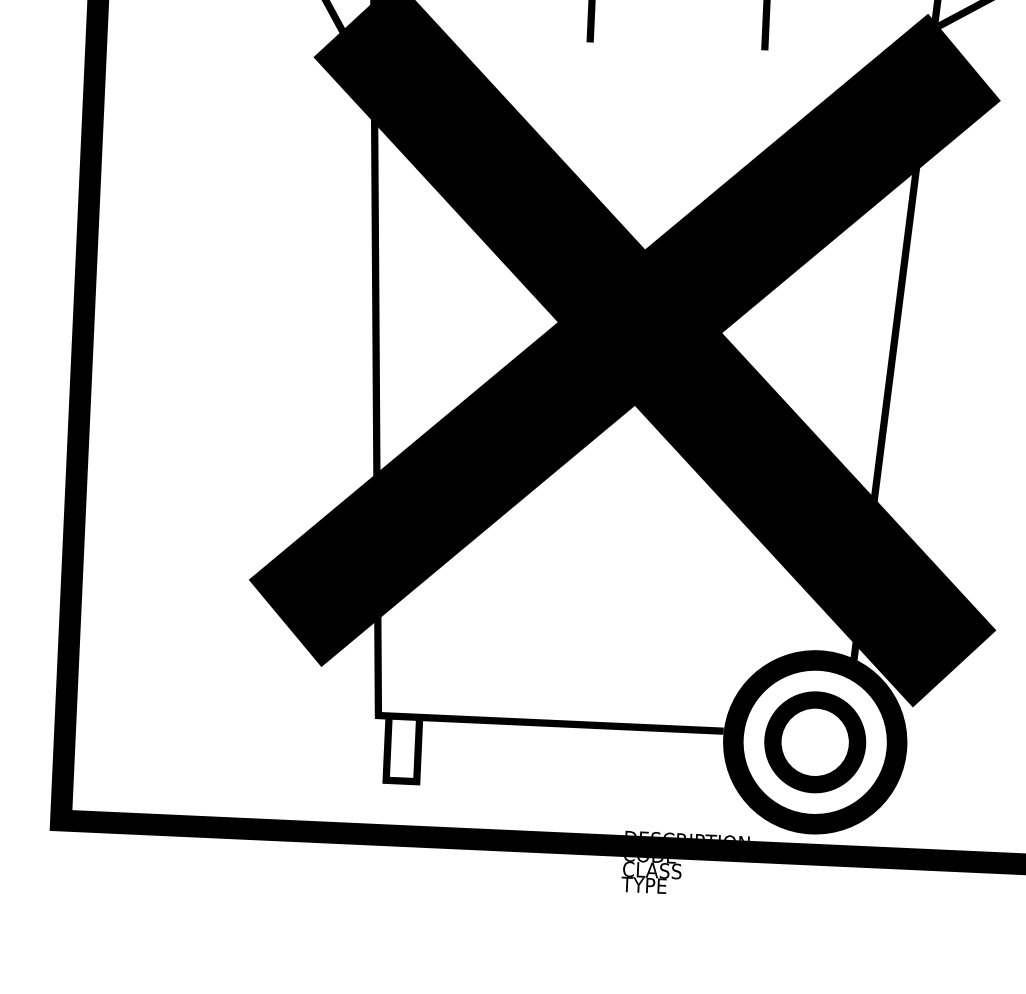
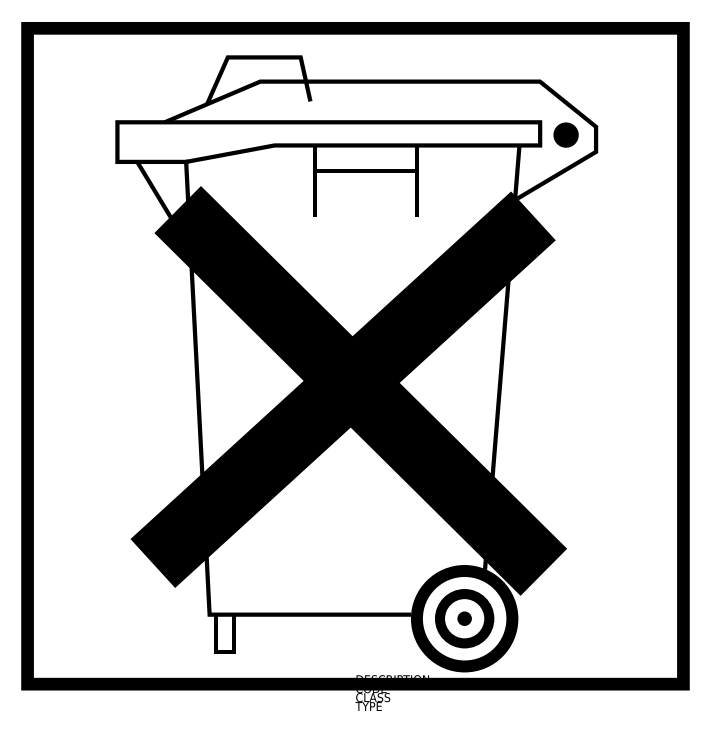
fill: (814, 741) -> (464, 618), added

